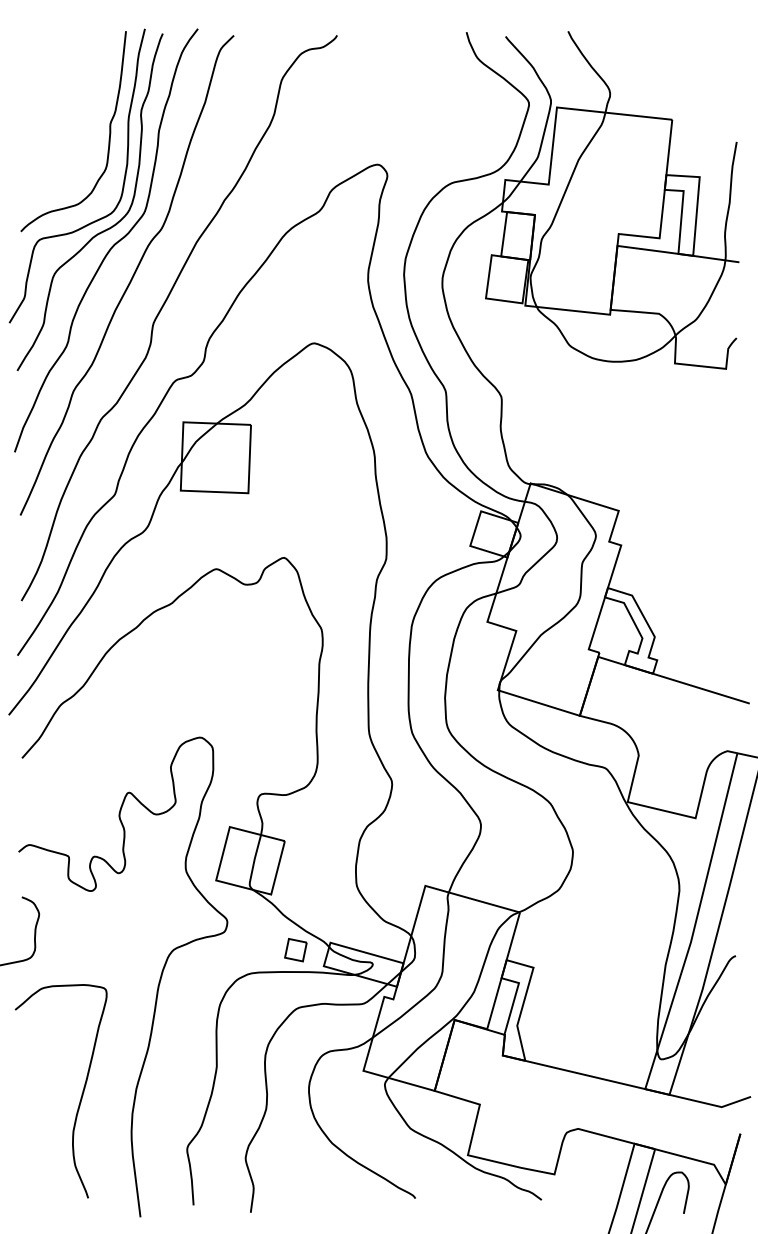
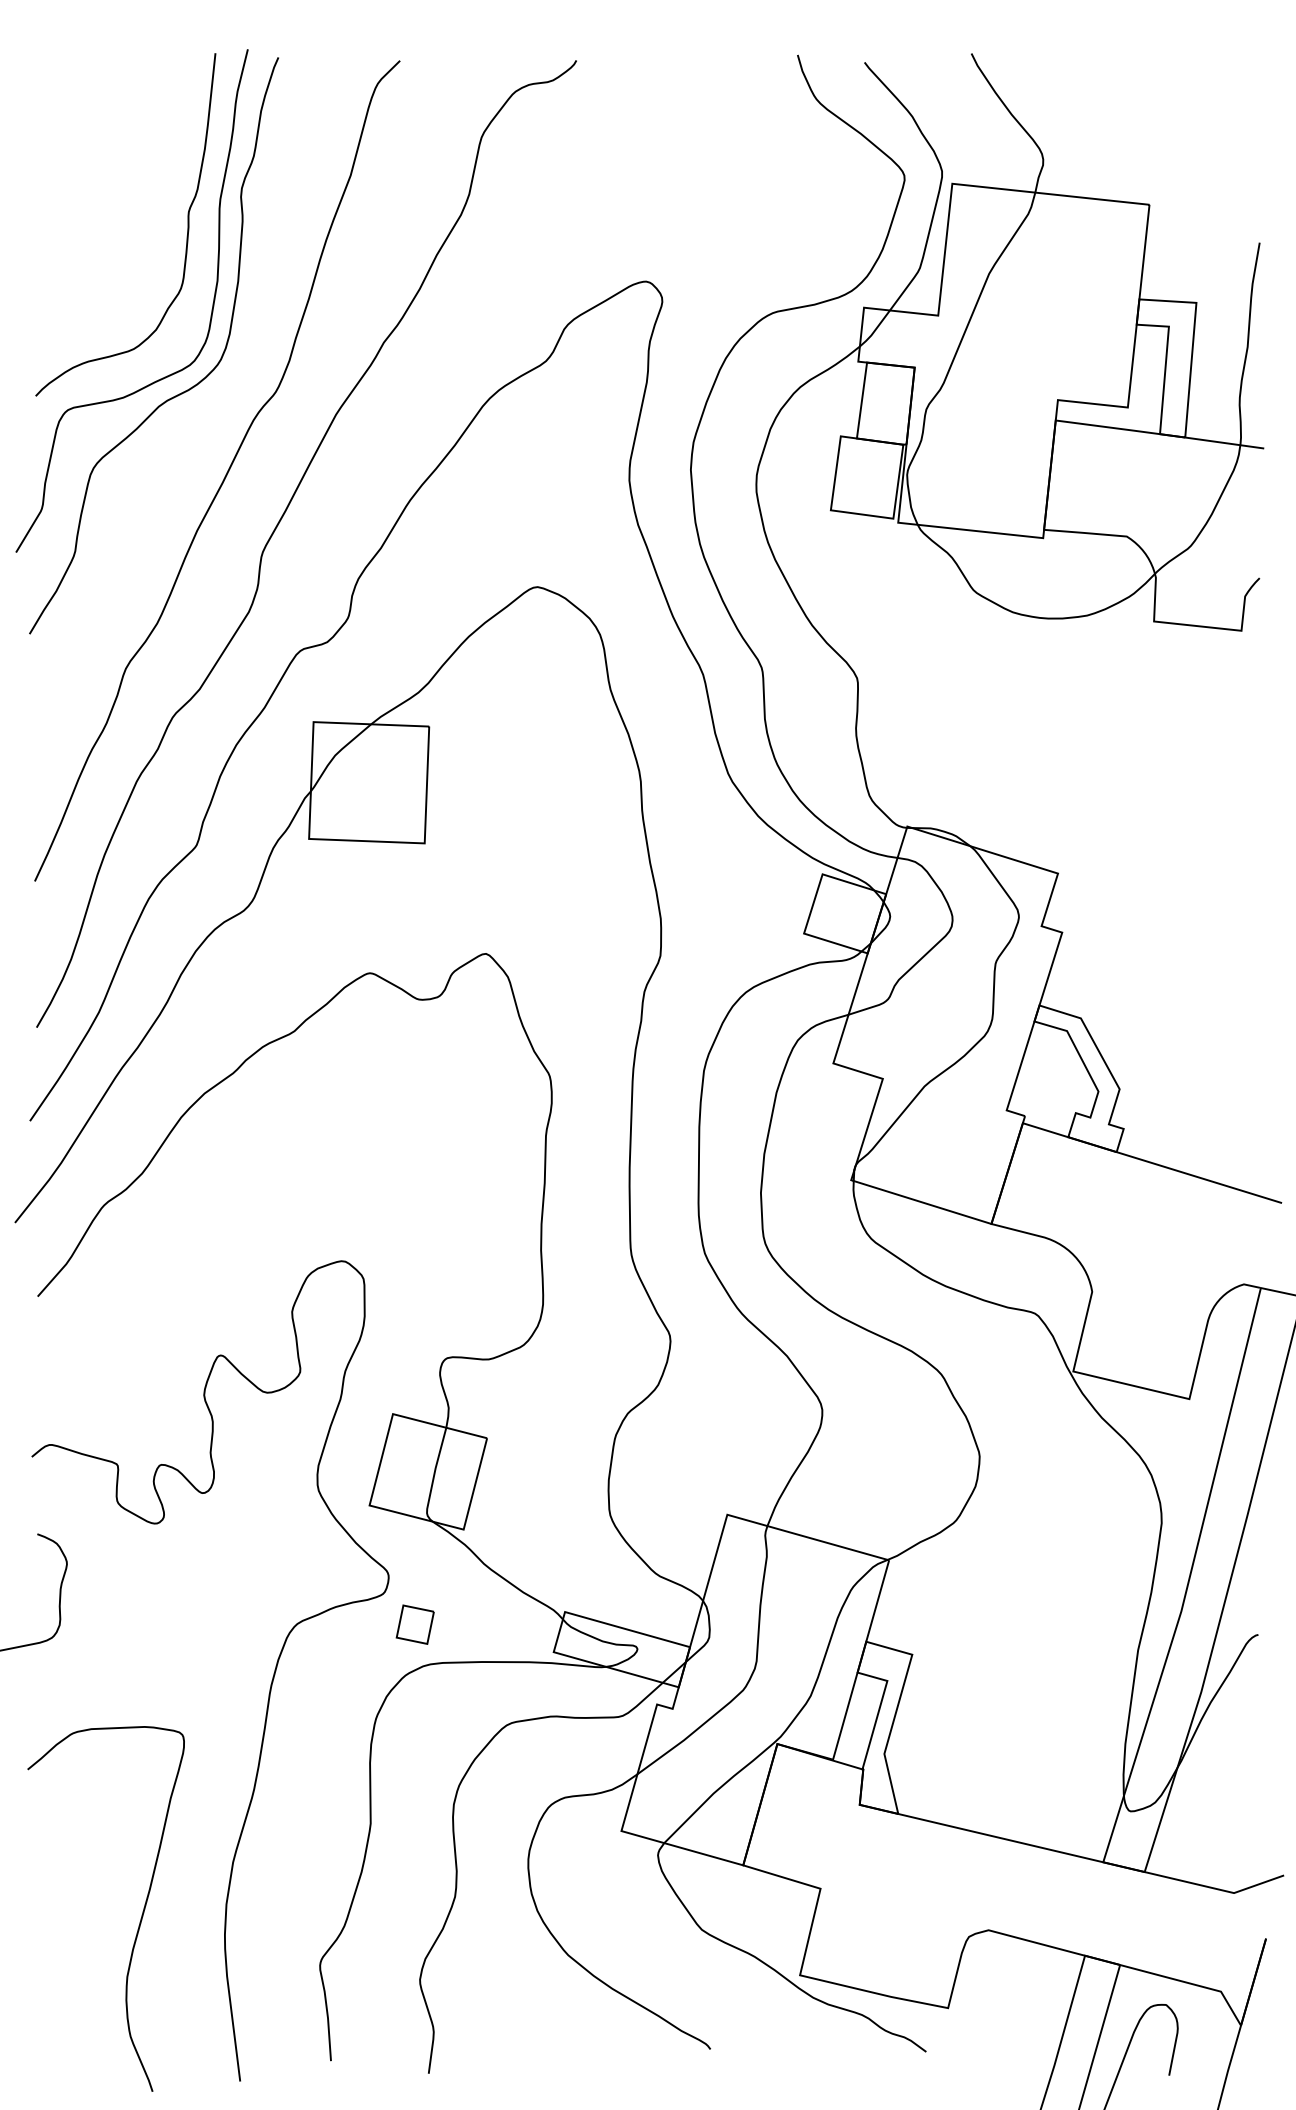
curve: (112, 245) -> (192, 419), removed
part: (295, 950) -> (414, 1625), moved
curve: (80, 1097) -> (139, 1919), moved

